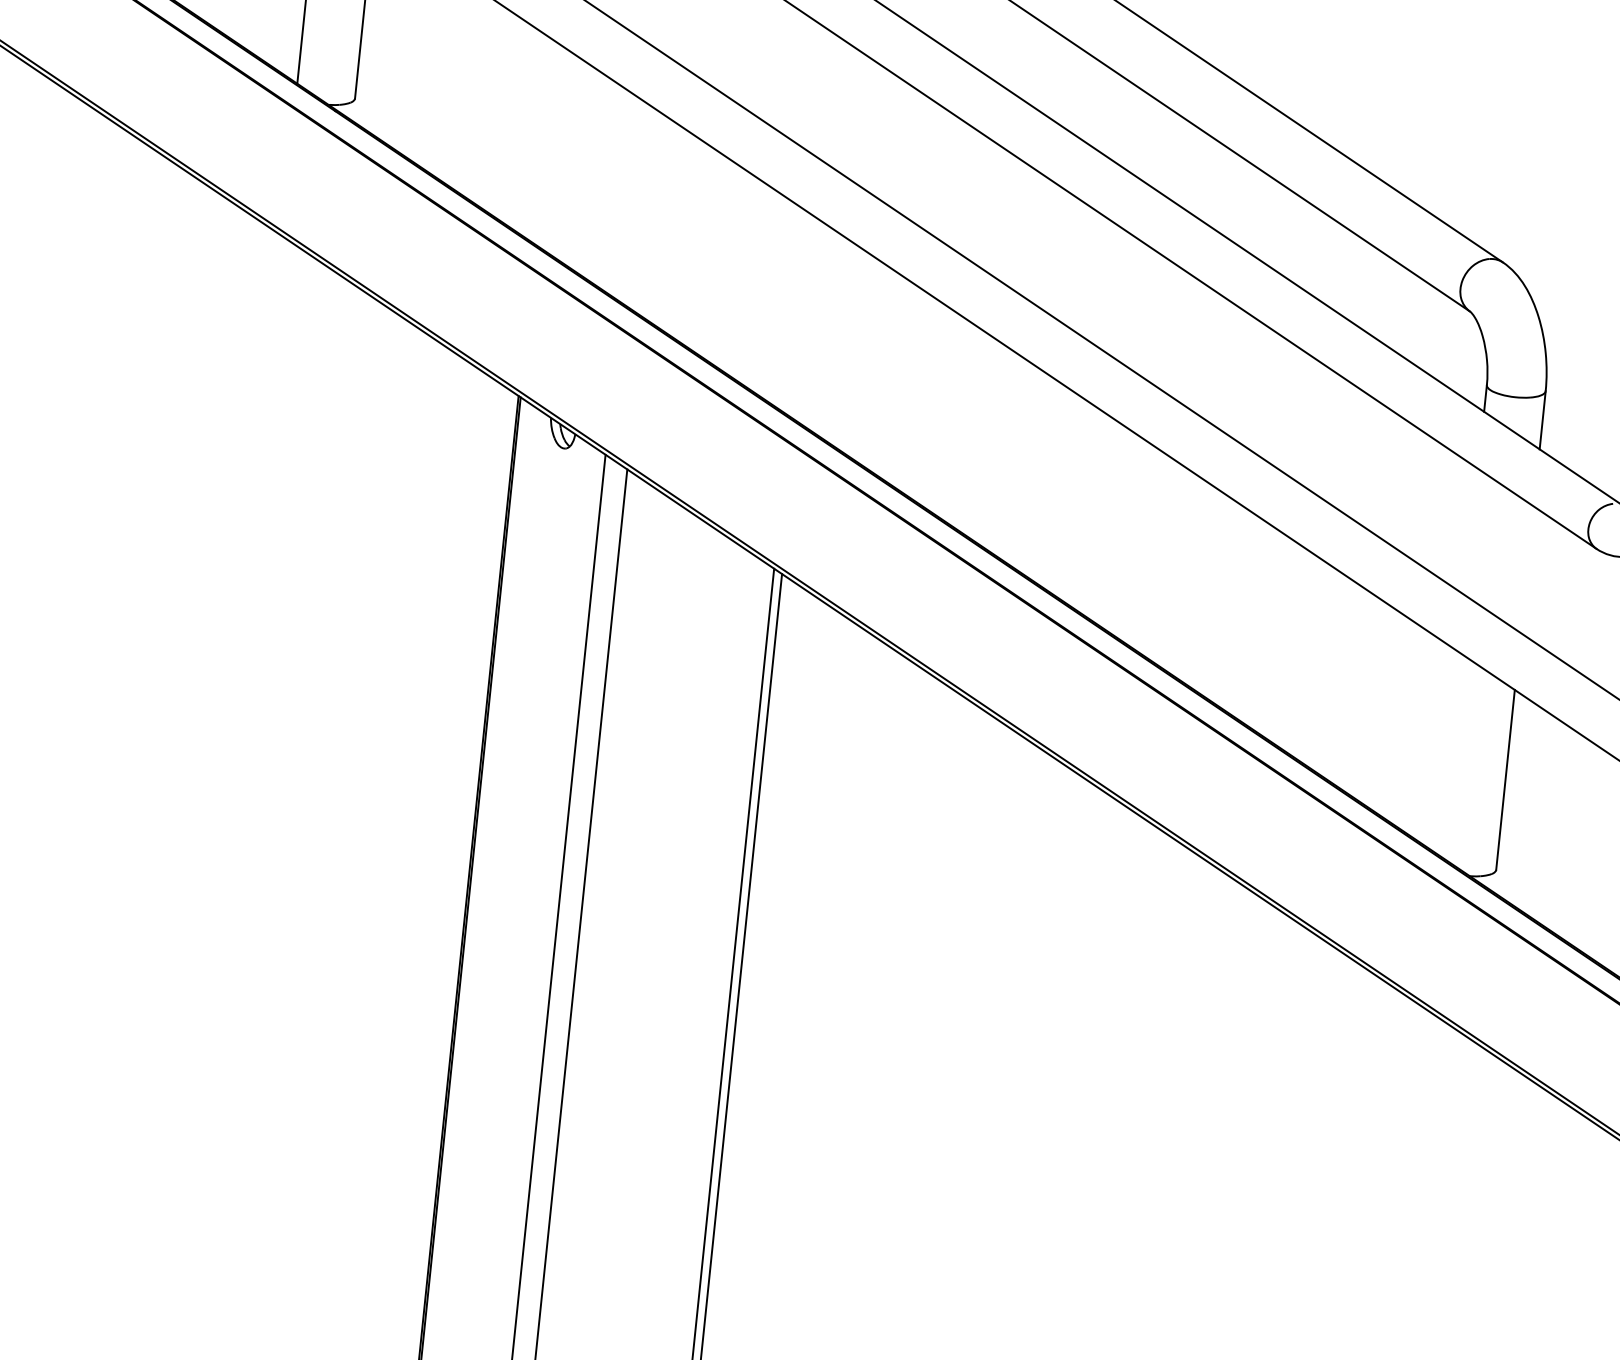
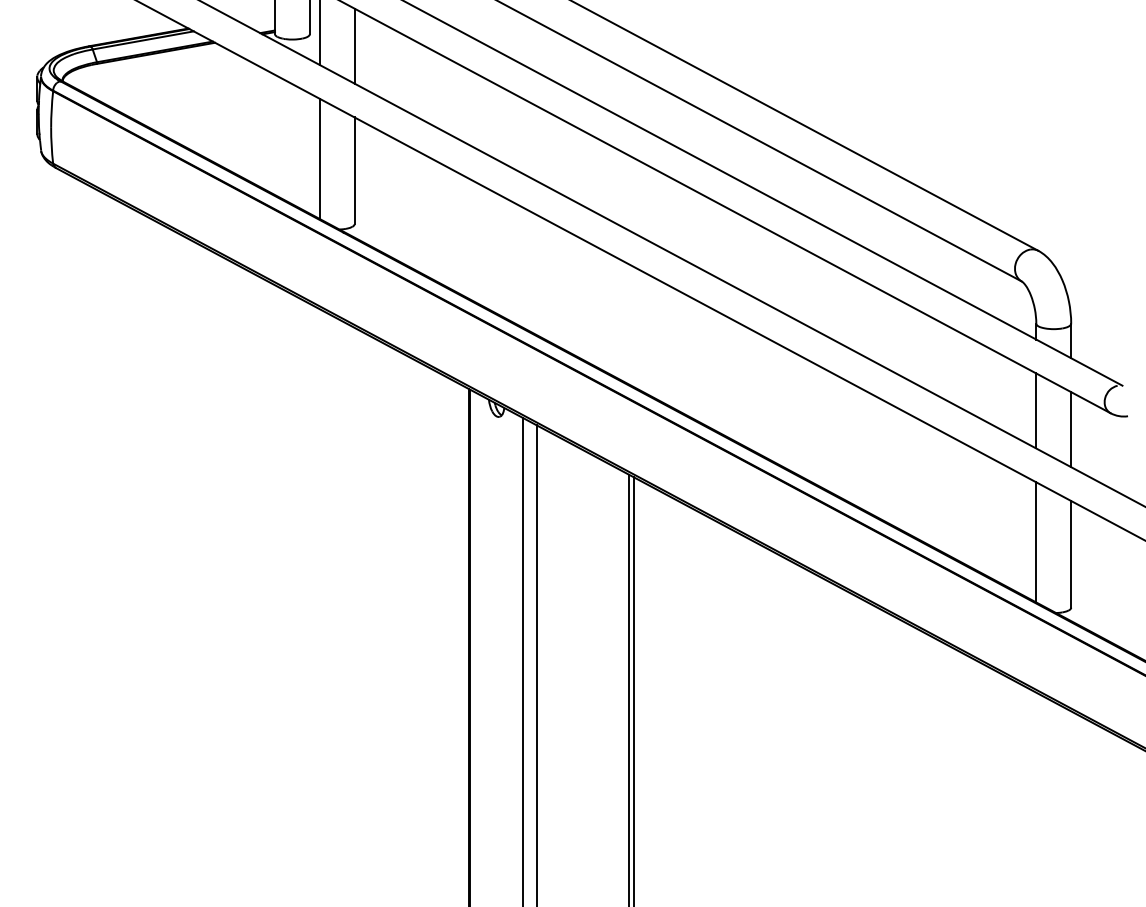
line: (1472, 531) -> (1036, 410), added
line: (1527, 569) -> (1071, 429), added
line: (1449, 753) -> (1036, 542), added

